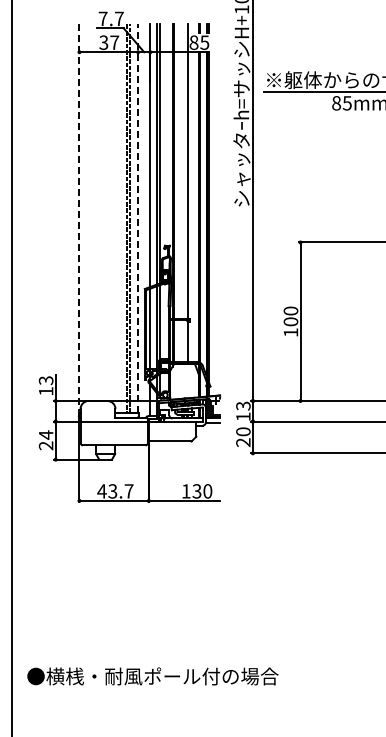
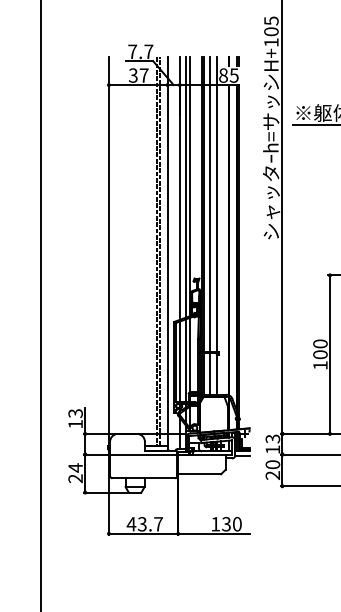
line: (180, 193) -> (209, 226), added
line: (138, 218) -> (167, 251), dashed -> solid
line: (79, 219) -> (108, 252), dashed -> solid

